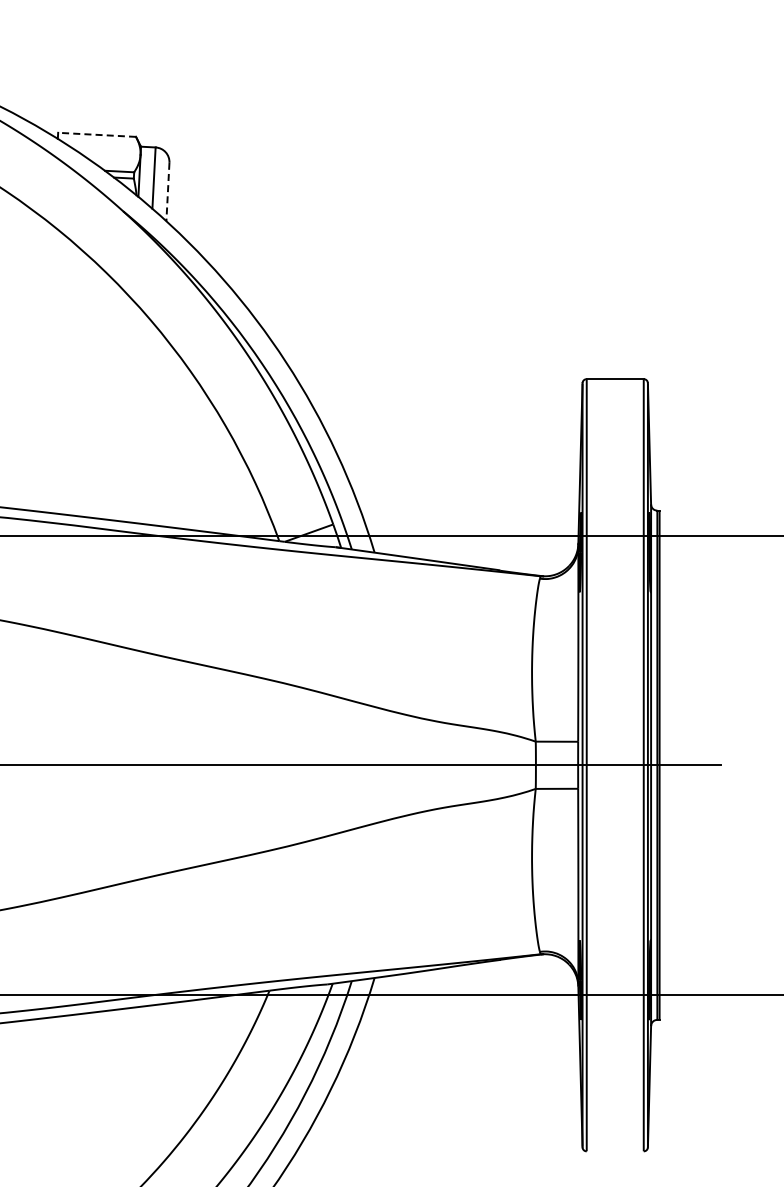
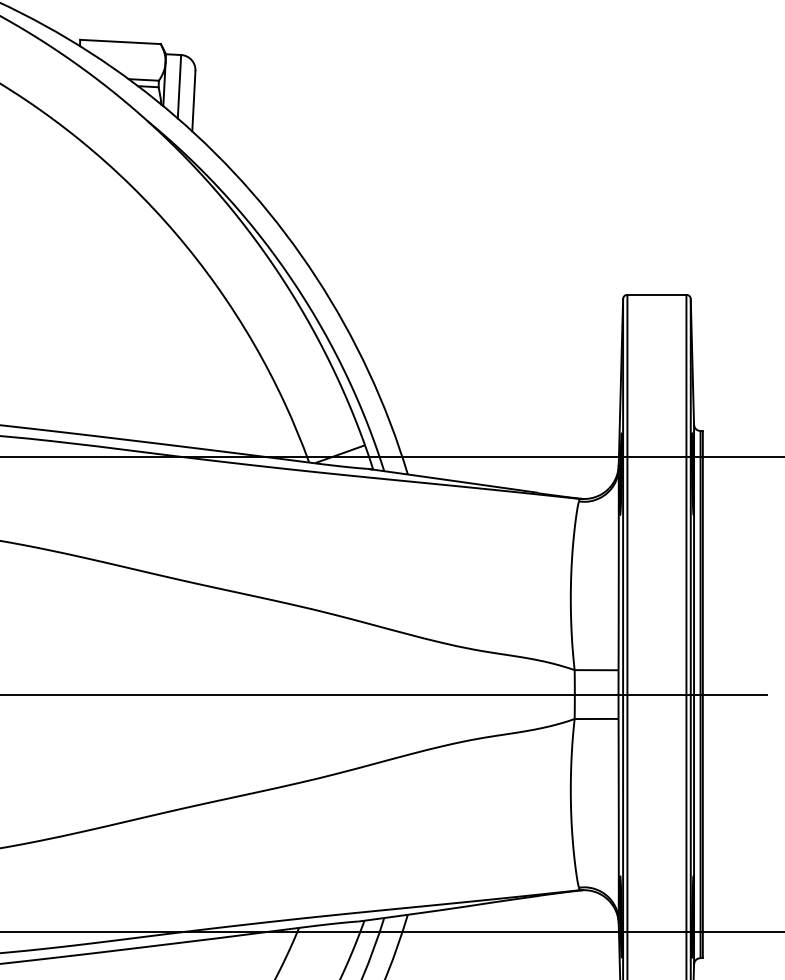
line: (97, 134) -> (120, 41), dashed -> solid
line: (167, 192) -> (193, 101), dashed -> solid

